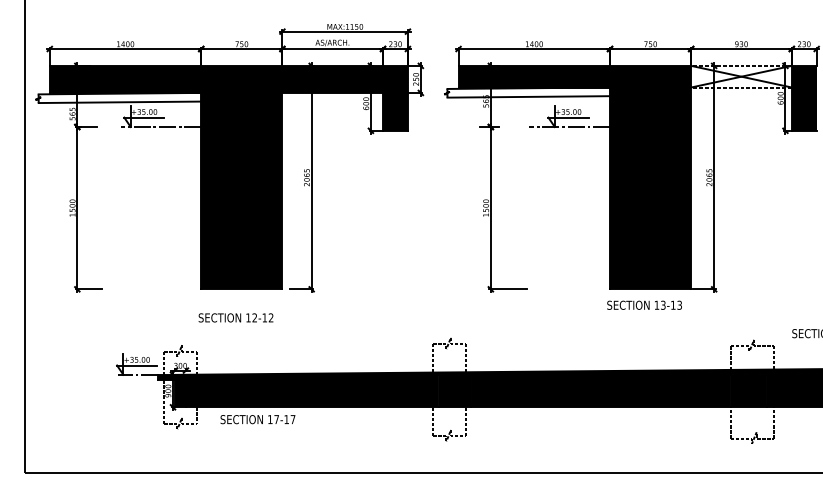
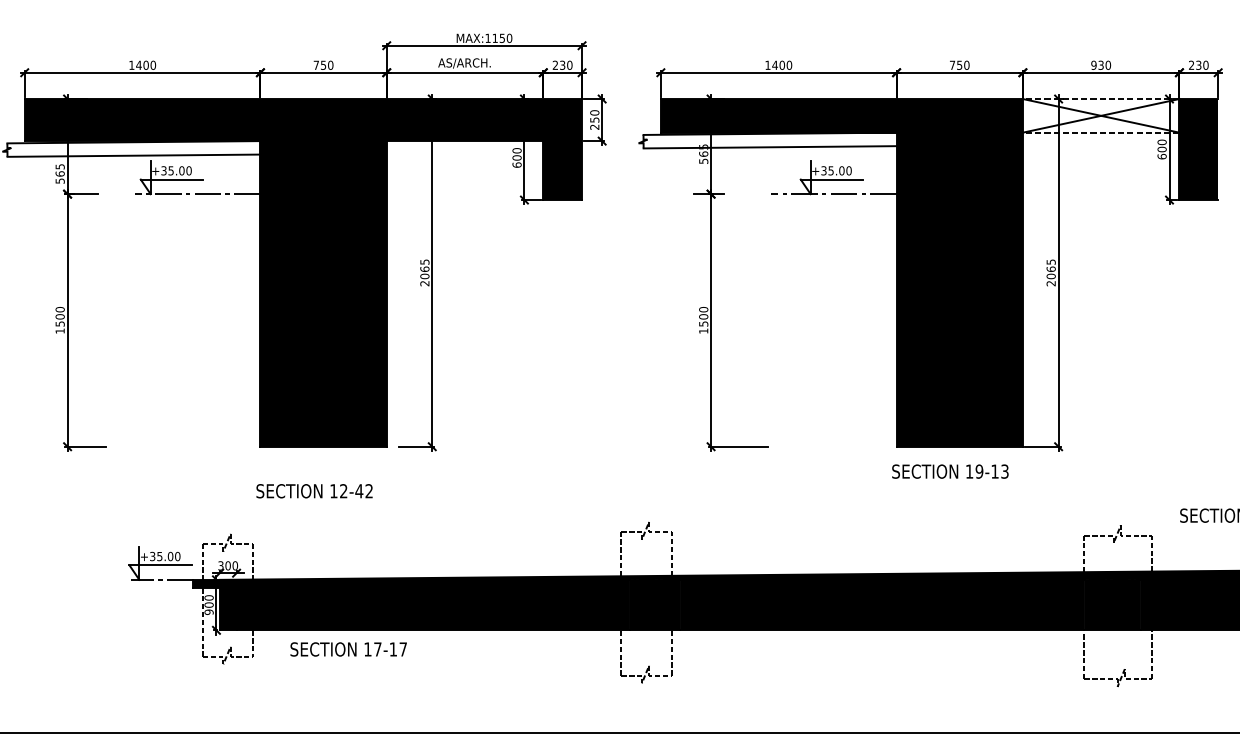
text: (662, 304) -> (978, 470), 13-13 -> 19-13
text: (264, 317) -> (358, 490), 12-12 -> 12-42

